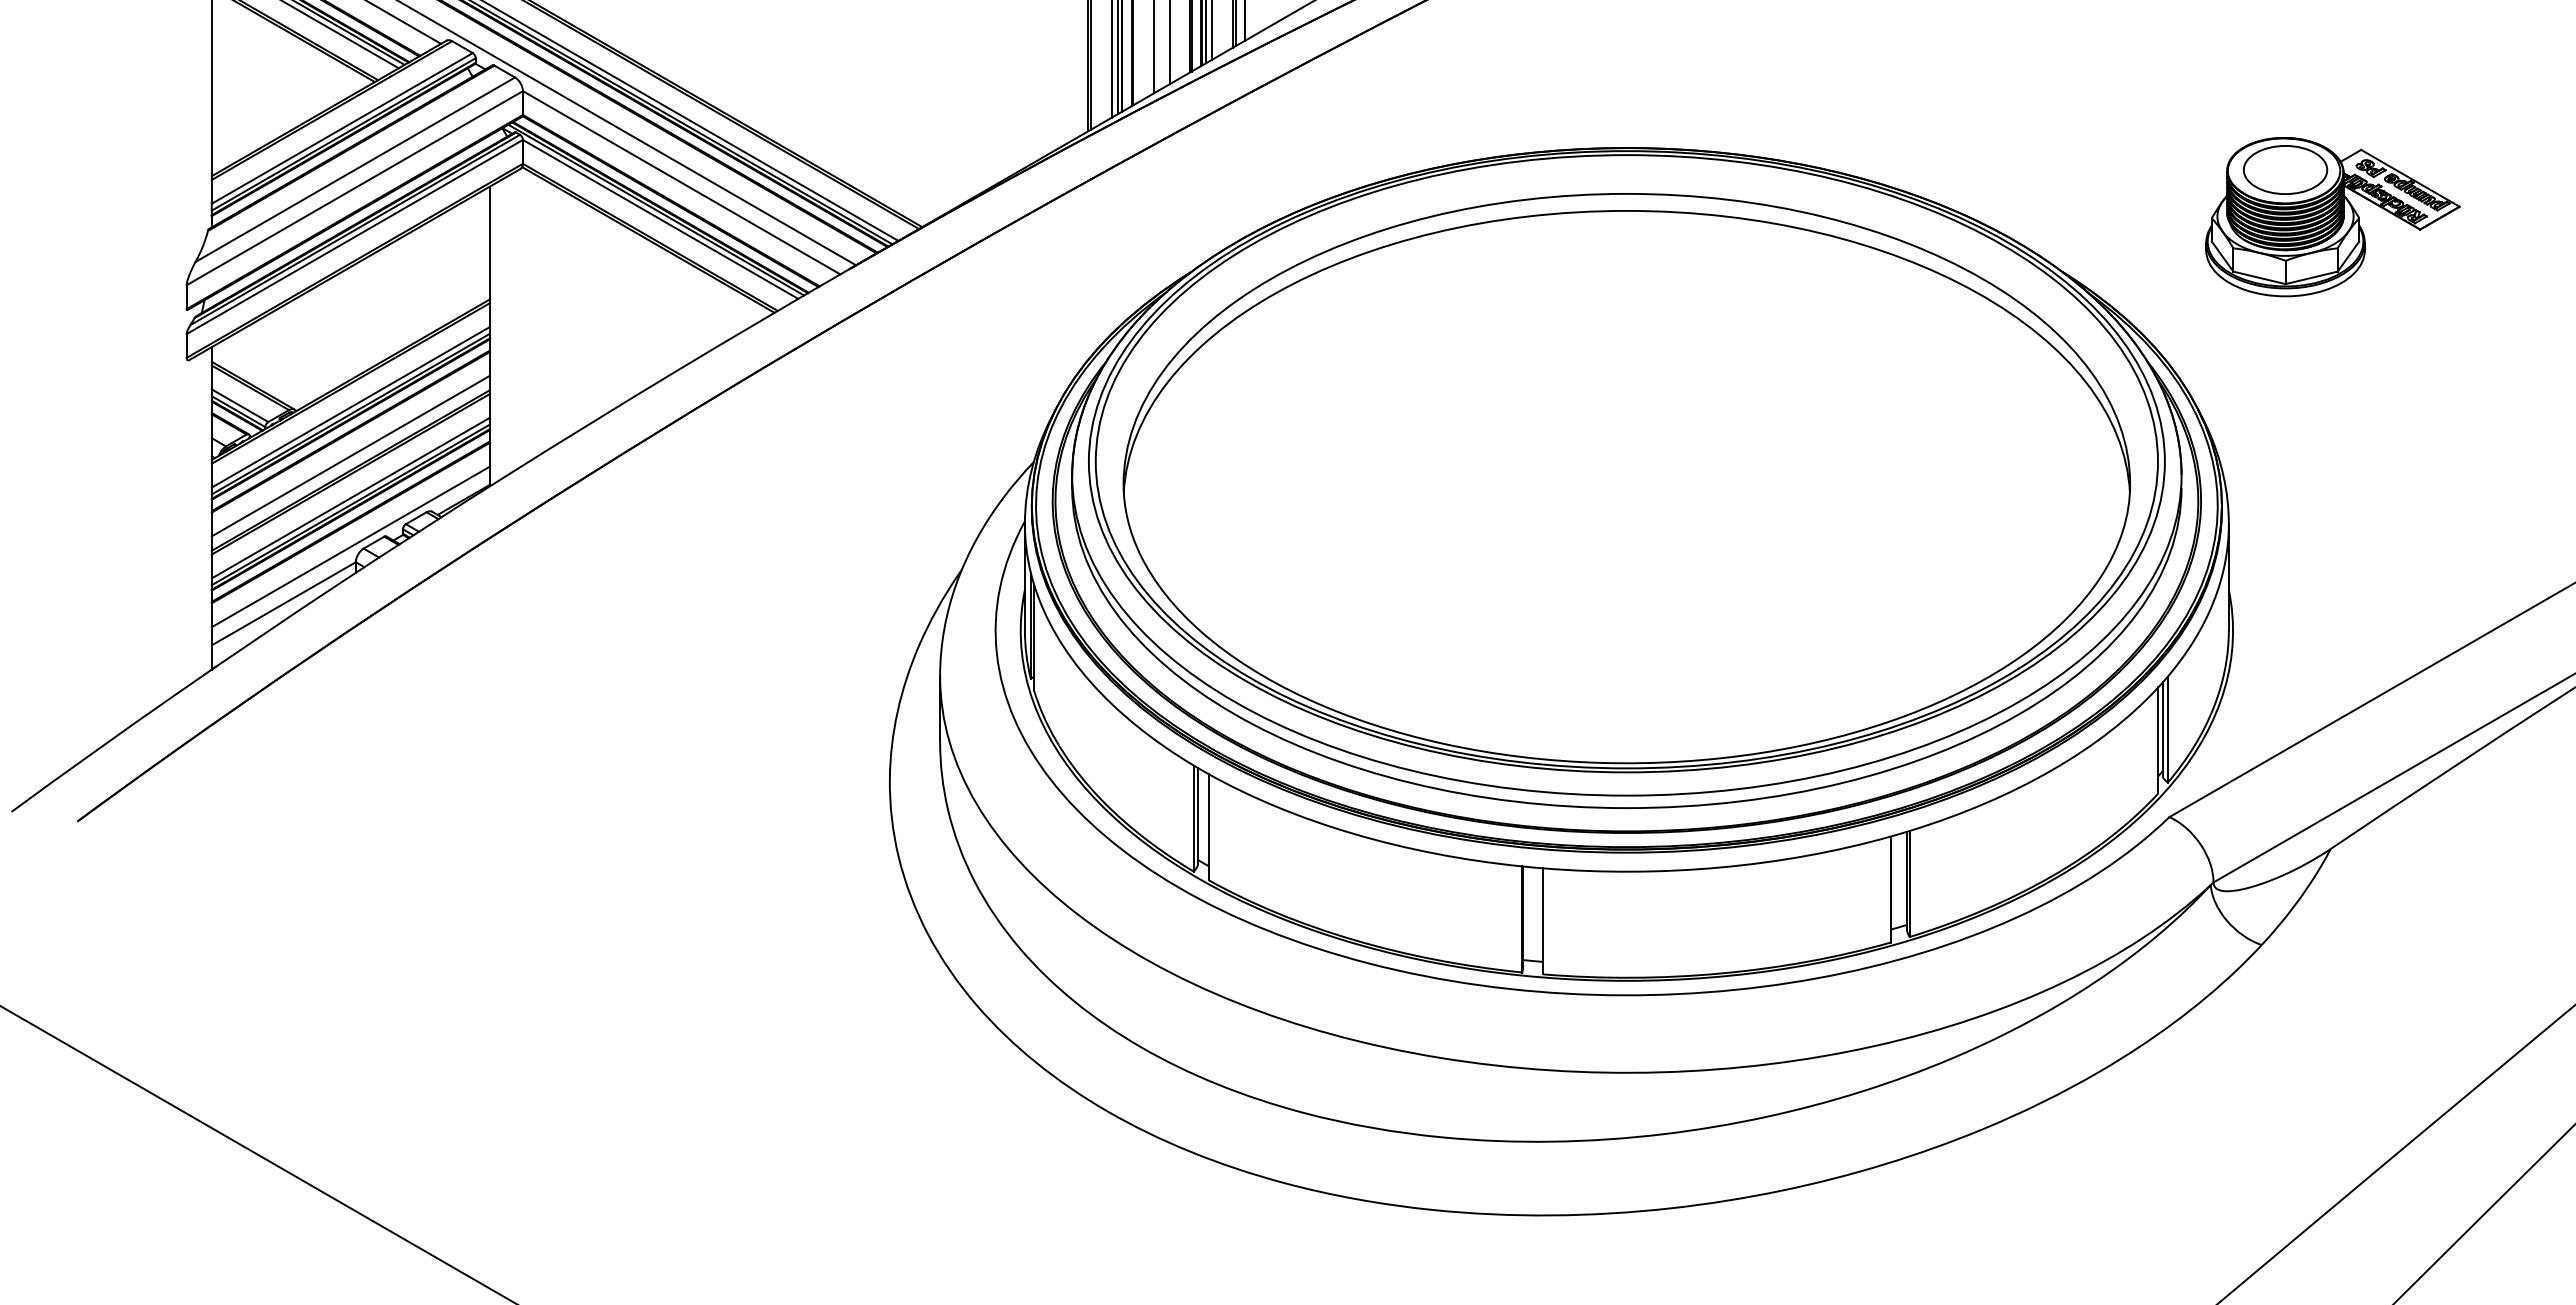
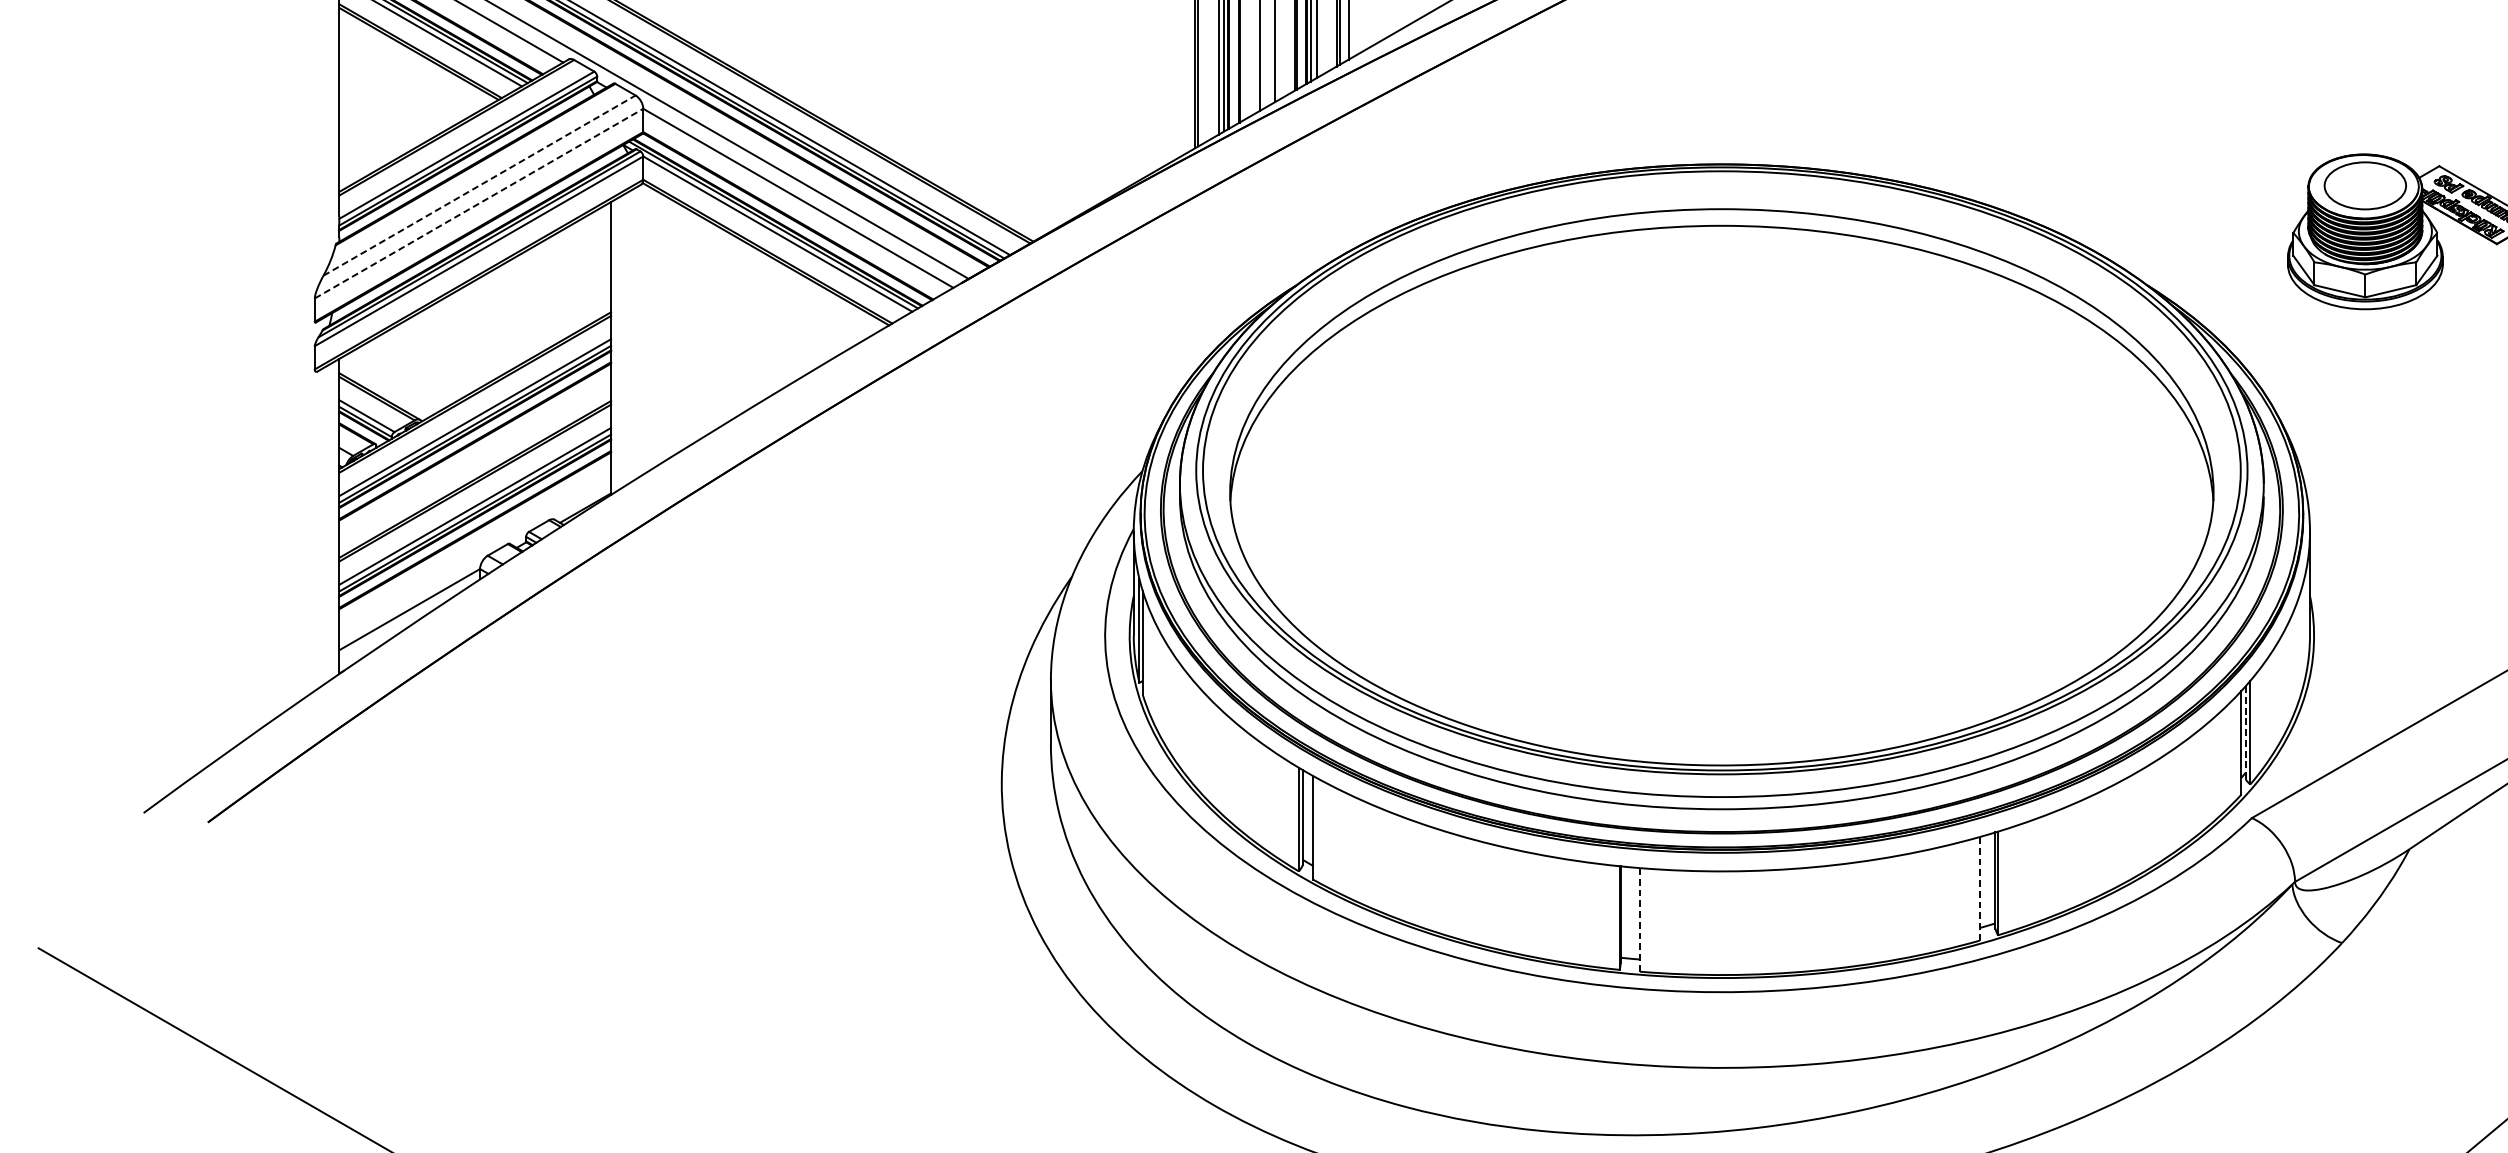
line: (355, 169) -> (479, 185), solid -> dashed
line: (355, 187) -> (479, 202), solid -> dashed
line: (350, 455) -> (474, 464), removed
line: (350, 546) -> (474, 553), removed
line: (2162, 729) -> (2245, 732), solid -> dashed
line: (1890, 889) -> (1979, 888), solid -> dashed
line: (1543, 921) -> (1640, 920), solid -> dashed

